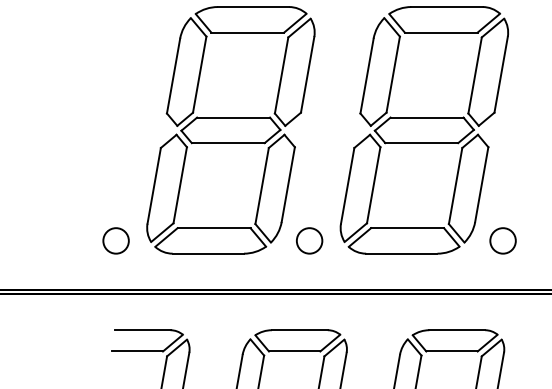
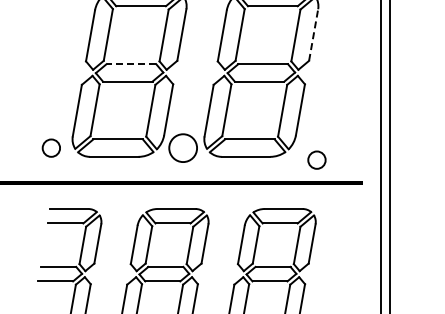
line: (500, 74) -> (313, 34), solid -> dashed
line: (233, 118) -> (131, 64), solid -> dashed
circle: (308, 239) -> (182, 147), size x1.6
circle: (502, 239) -> (316, 159), moved

